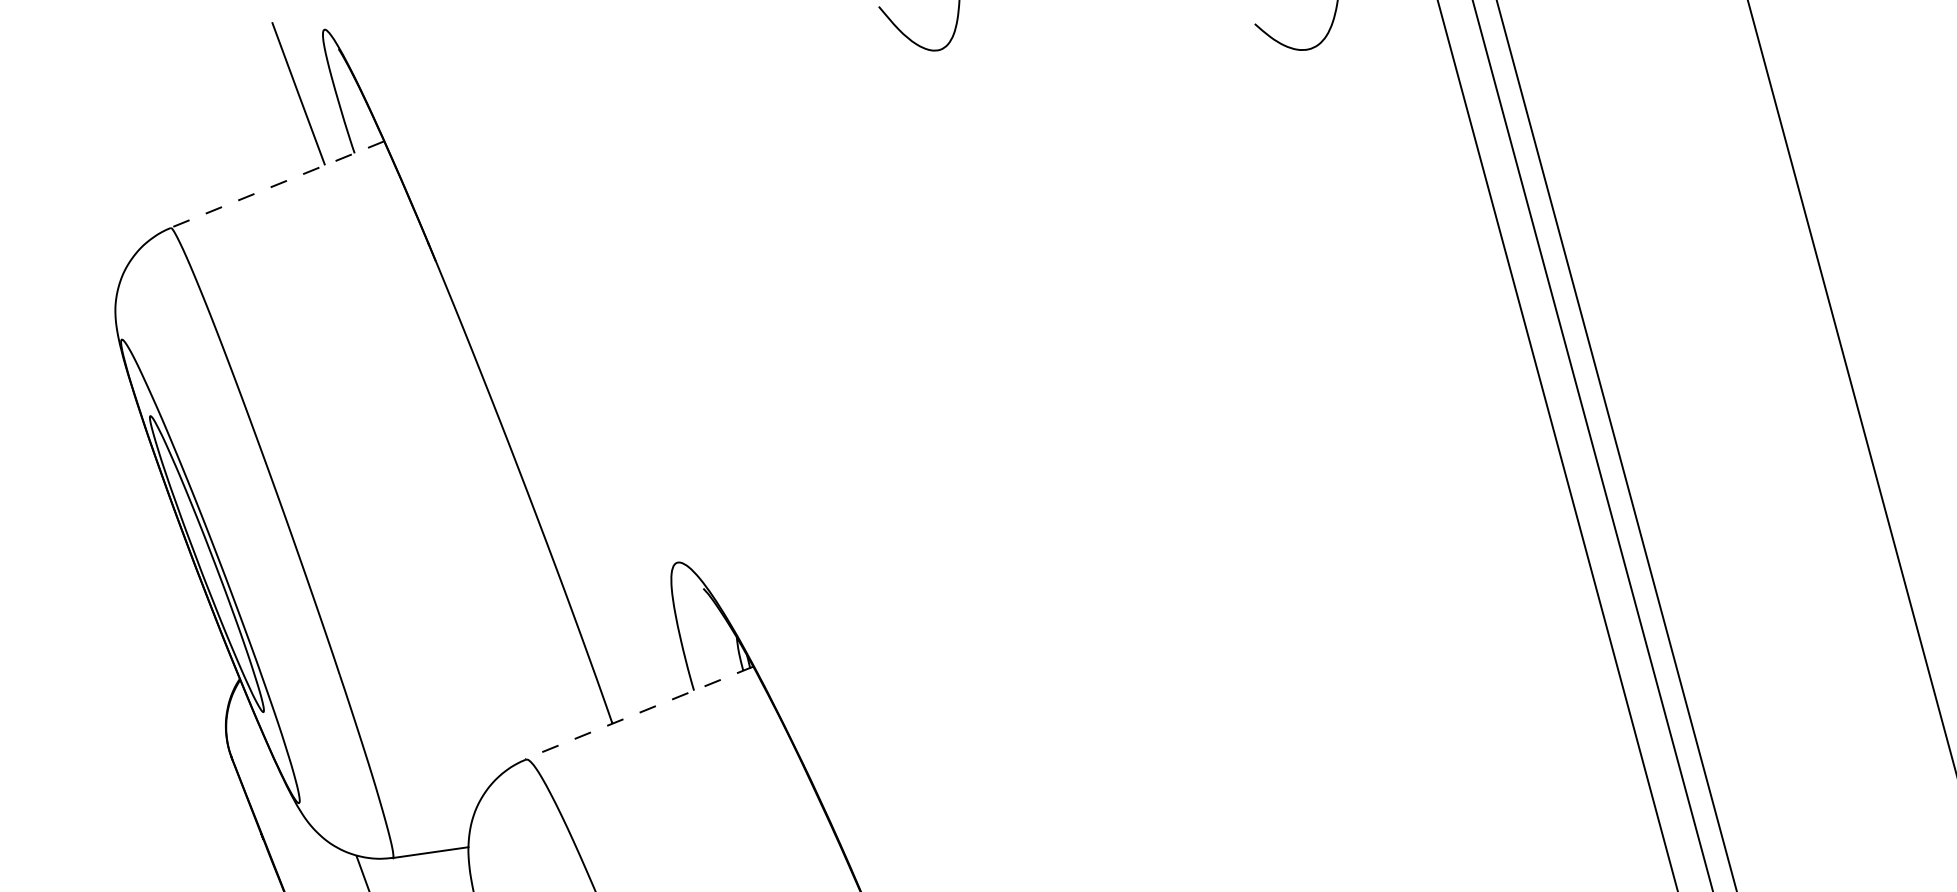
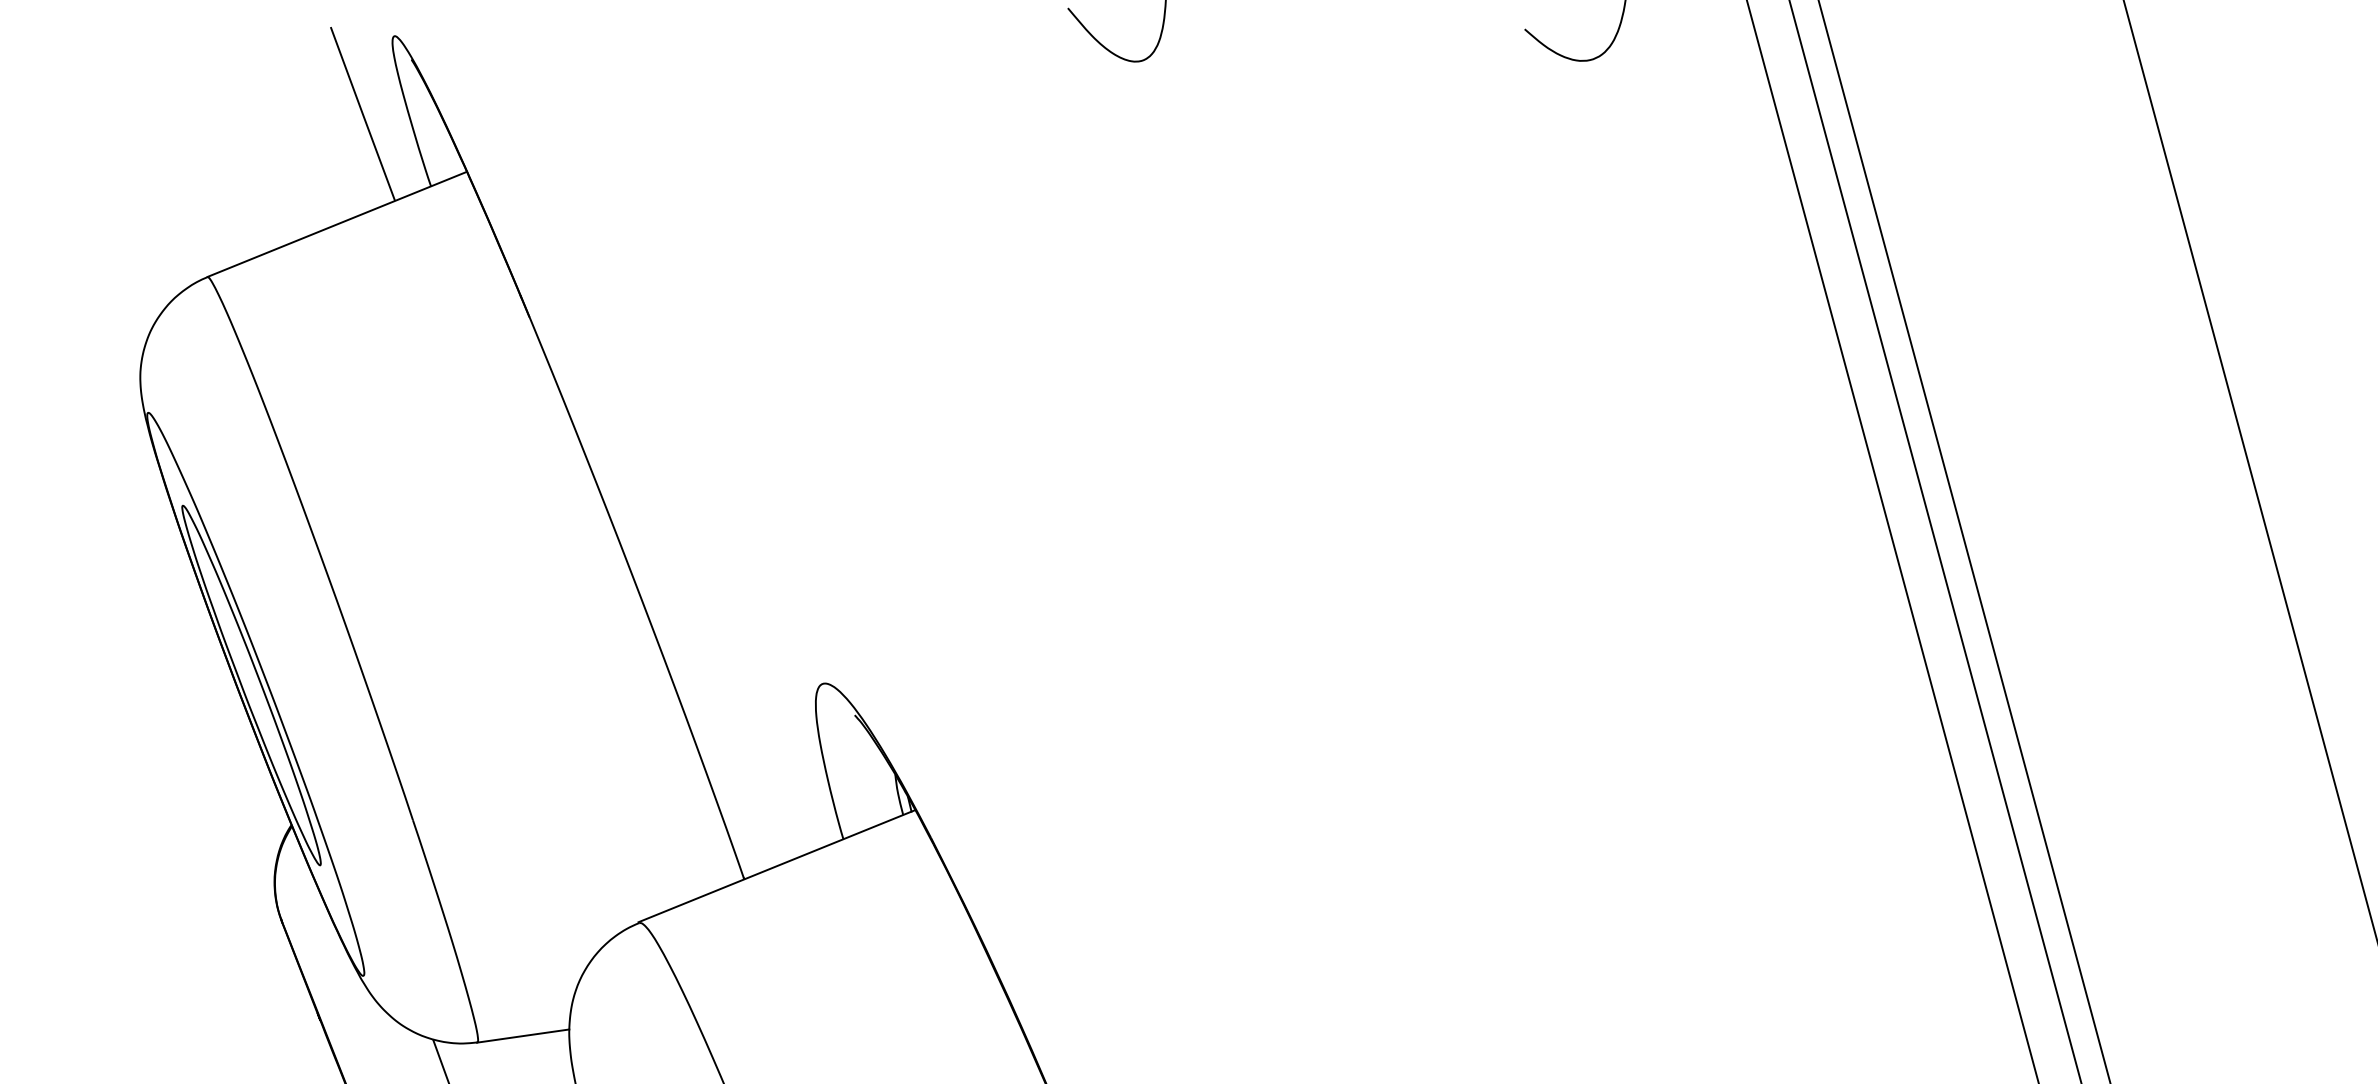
line: (277, 184) -> (337, 224), dashed -> solid
line: (639, 712) -> (777, 865), dashed -> solid

